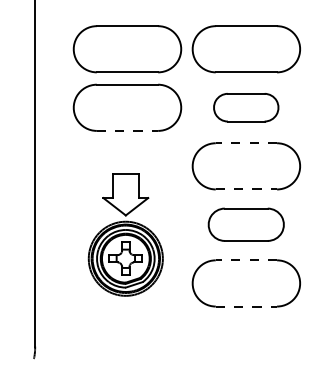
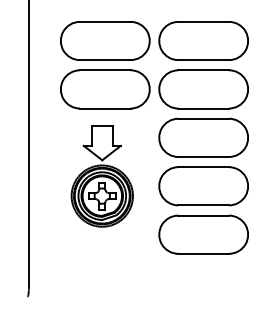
part: (245, 107) -> (202, 89), size x1.67
line: (127, 130) -> (105, 108), dashed -> solid
line: (246, 143) -> (203, 118), dashed -> solid
line: (246, 189) -> (203, 157), dashed -> solid
part: (245, 224) -> (202, 185), size x1.43
part: (125, 234) -> (102, 176), moved
line: (246, 260) -> (203, 215), dashed -> solid
line: (246, 306) -> (203, 253), dashed -> solid

